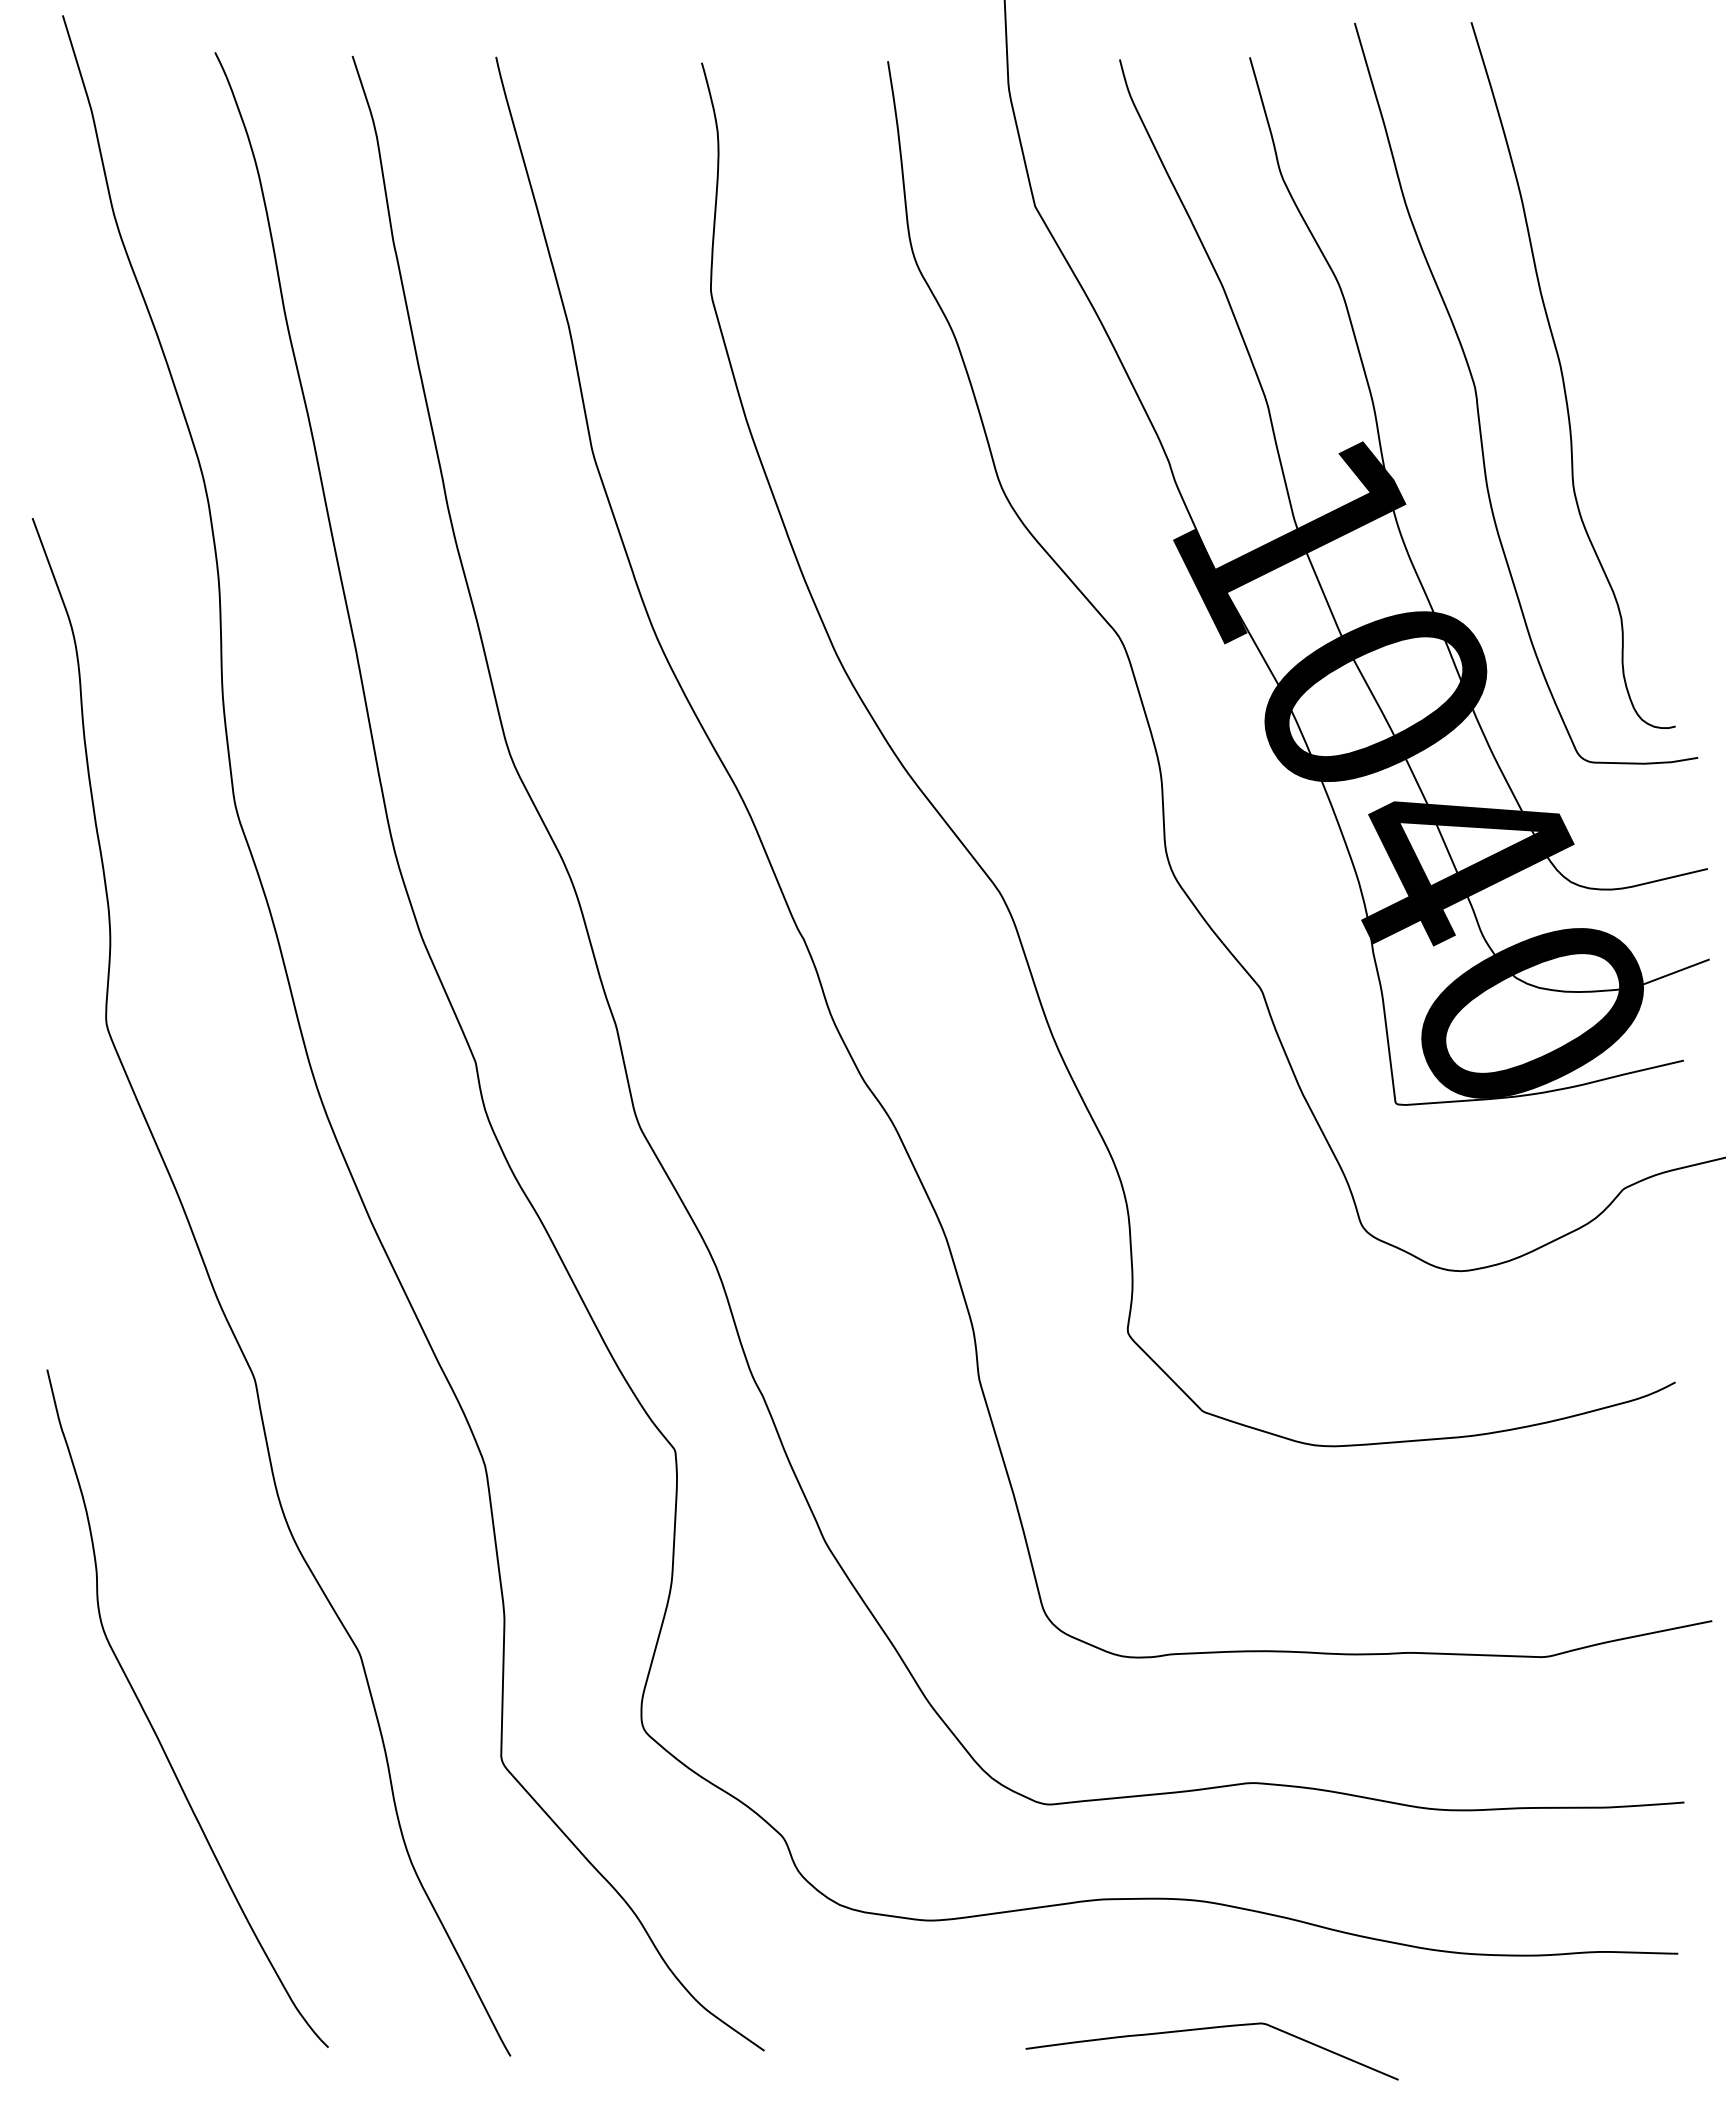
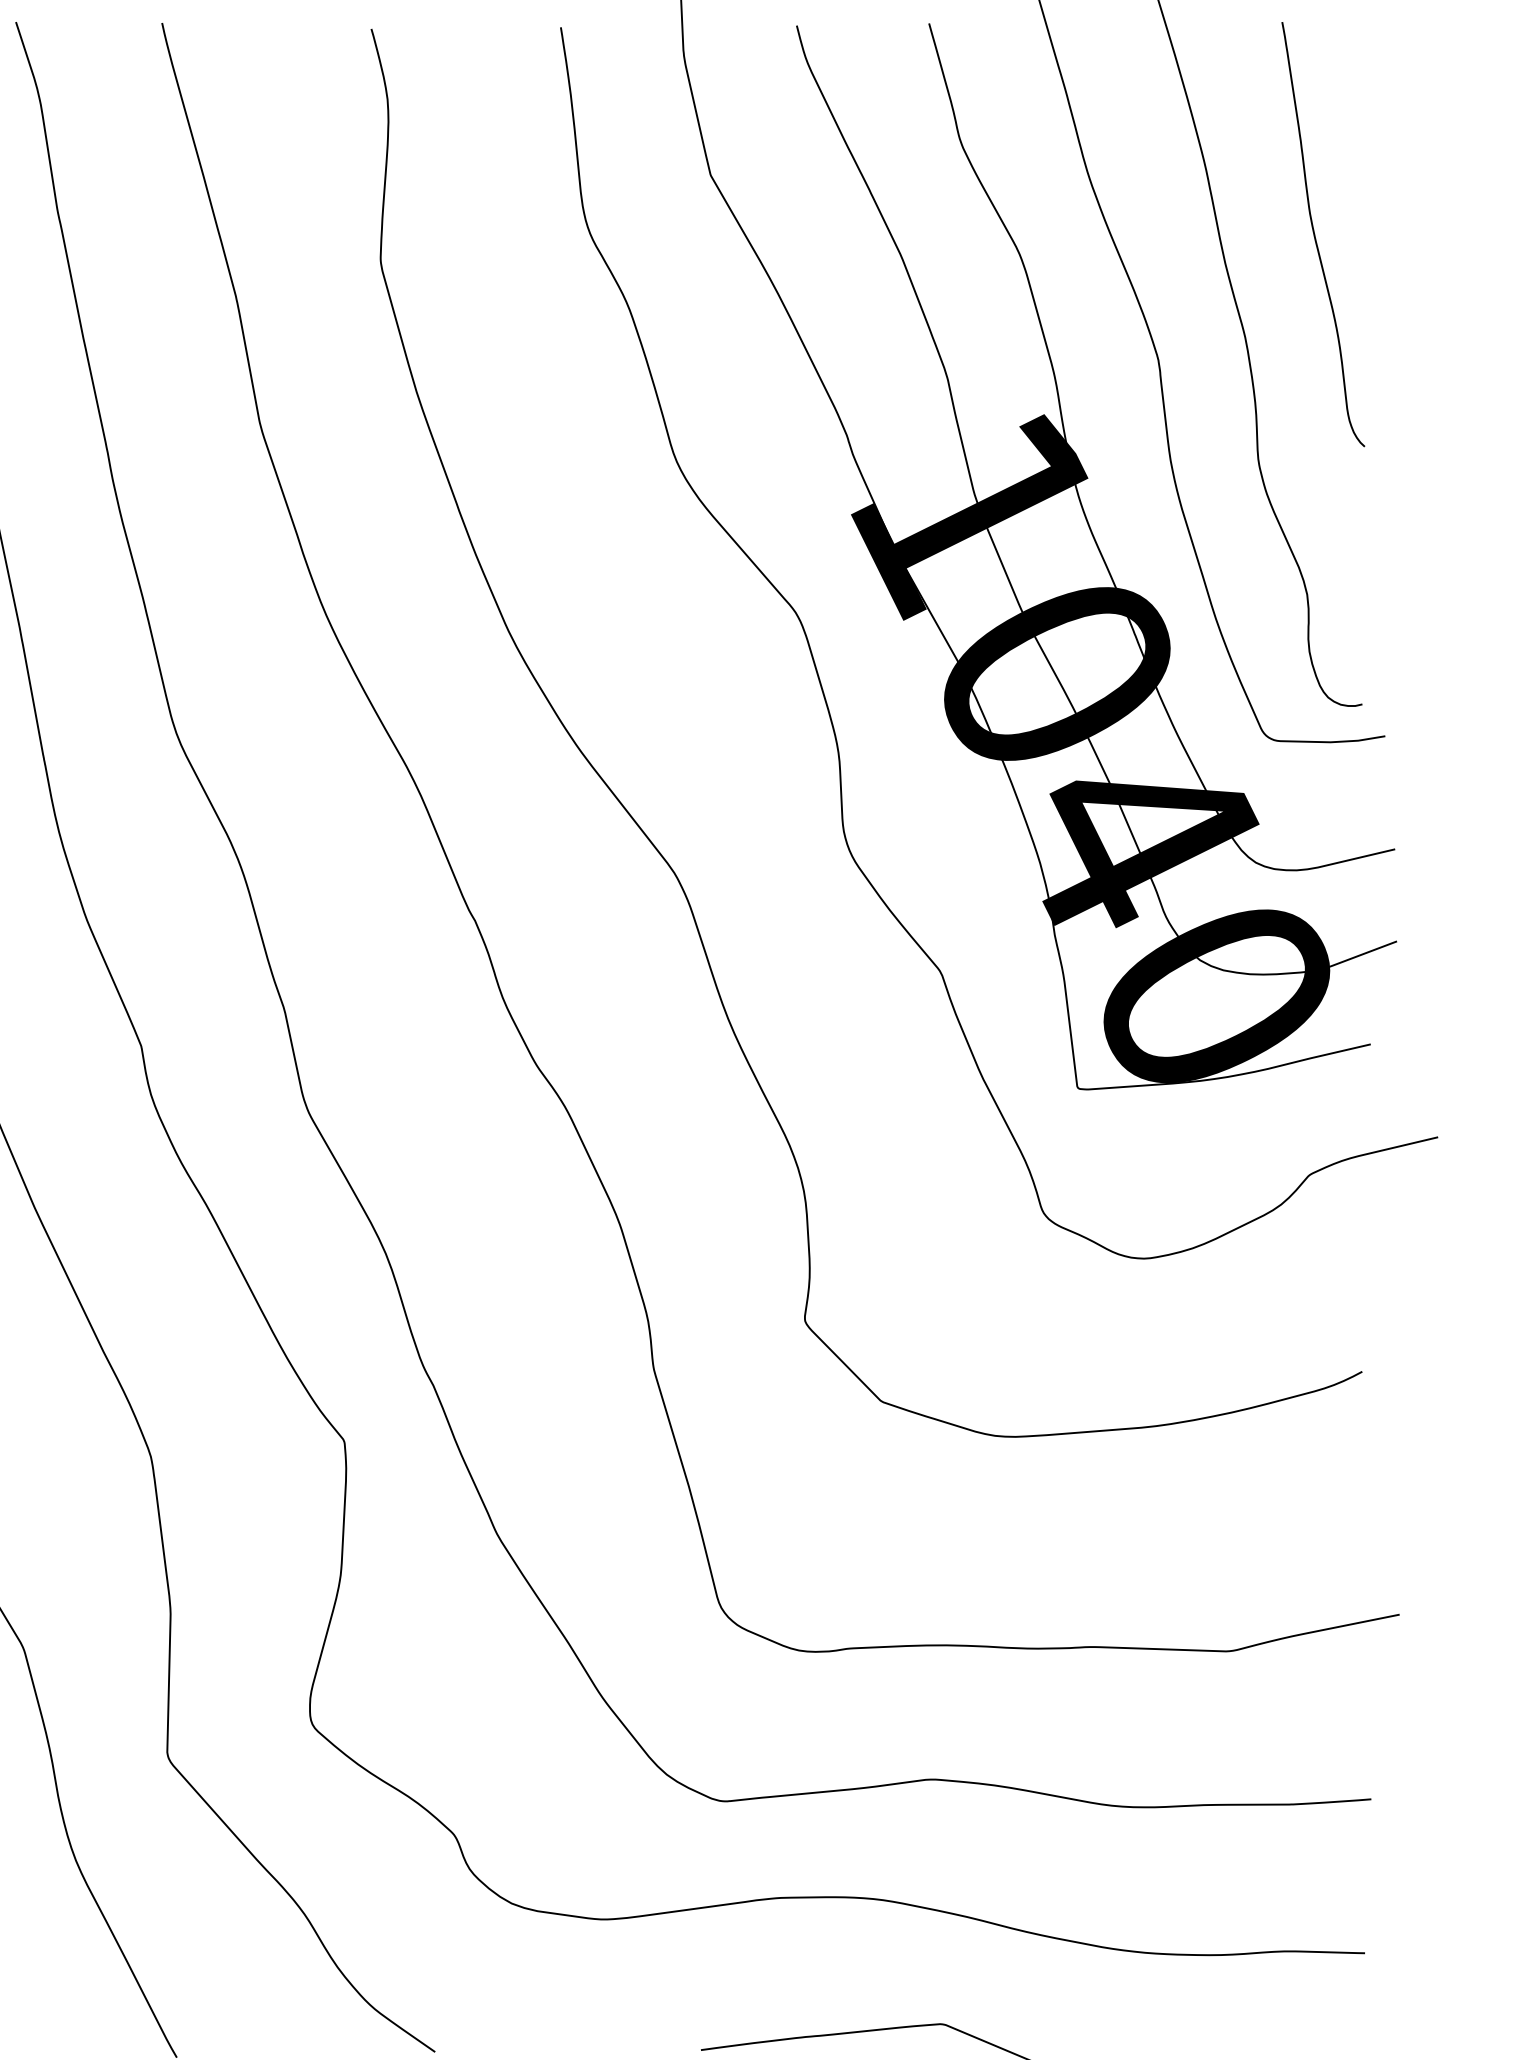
curve: (1629, 264) -> (1315, 234), added

